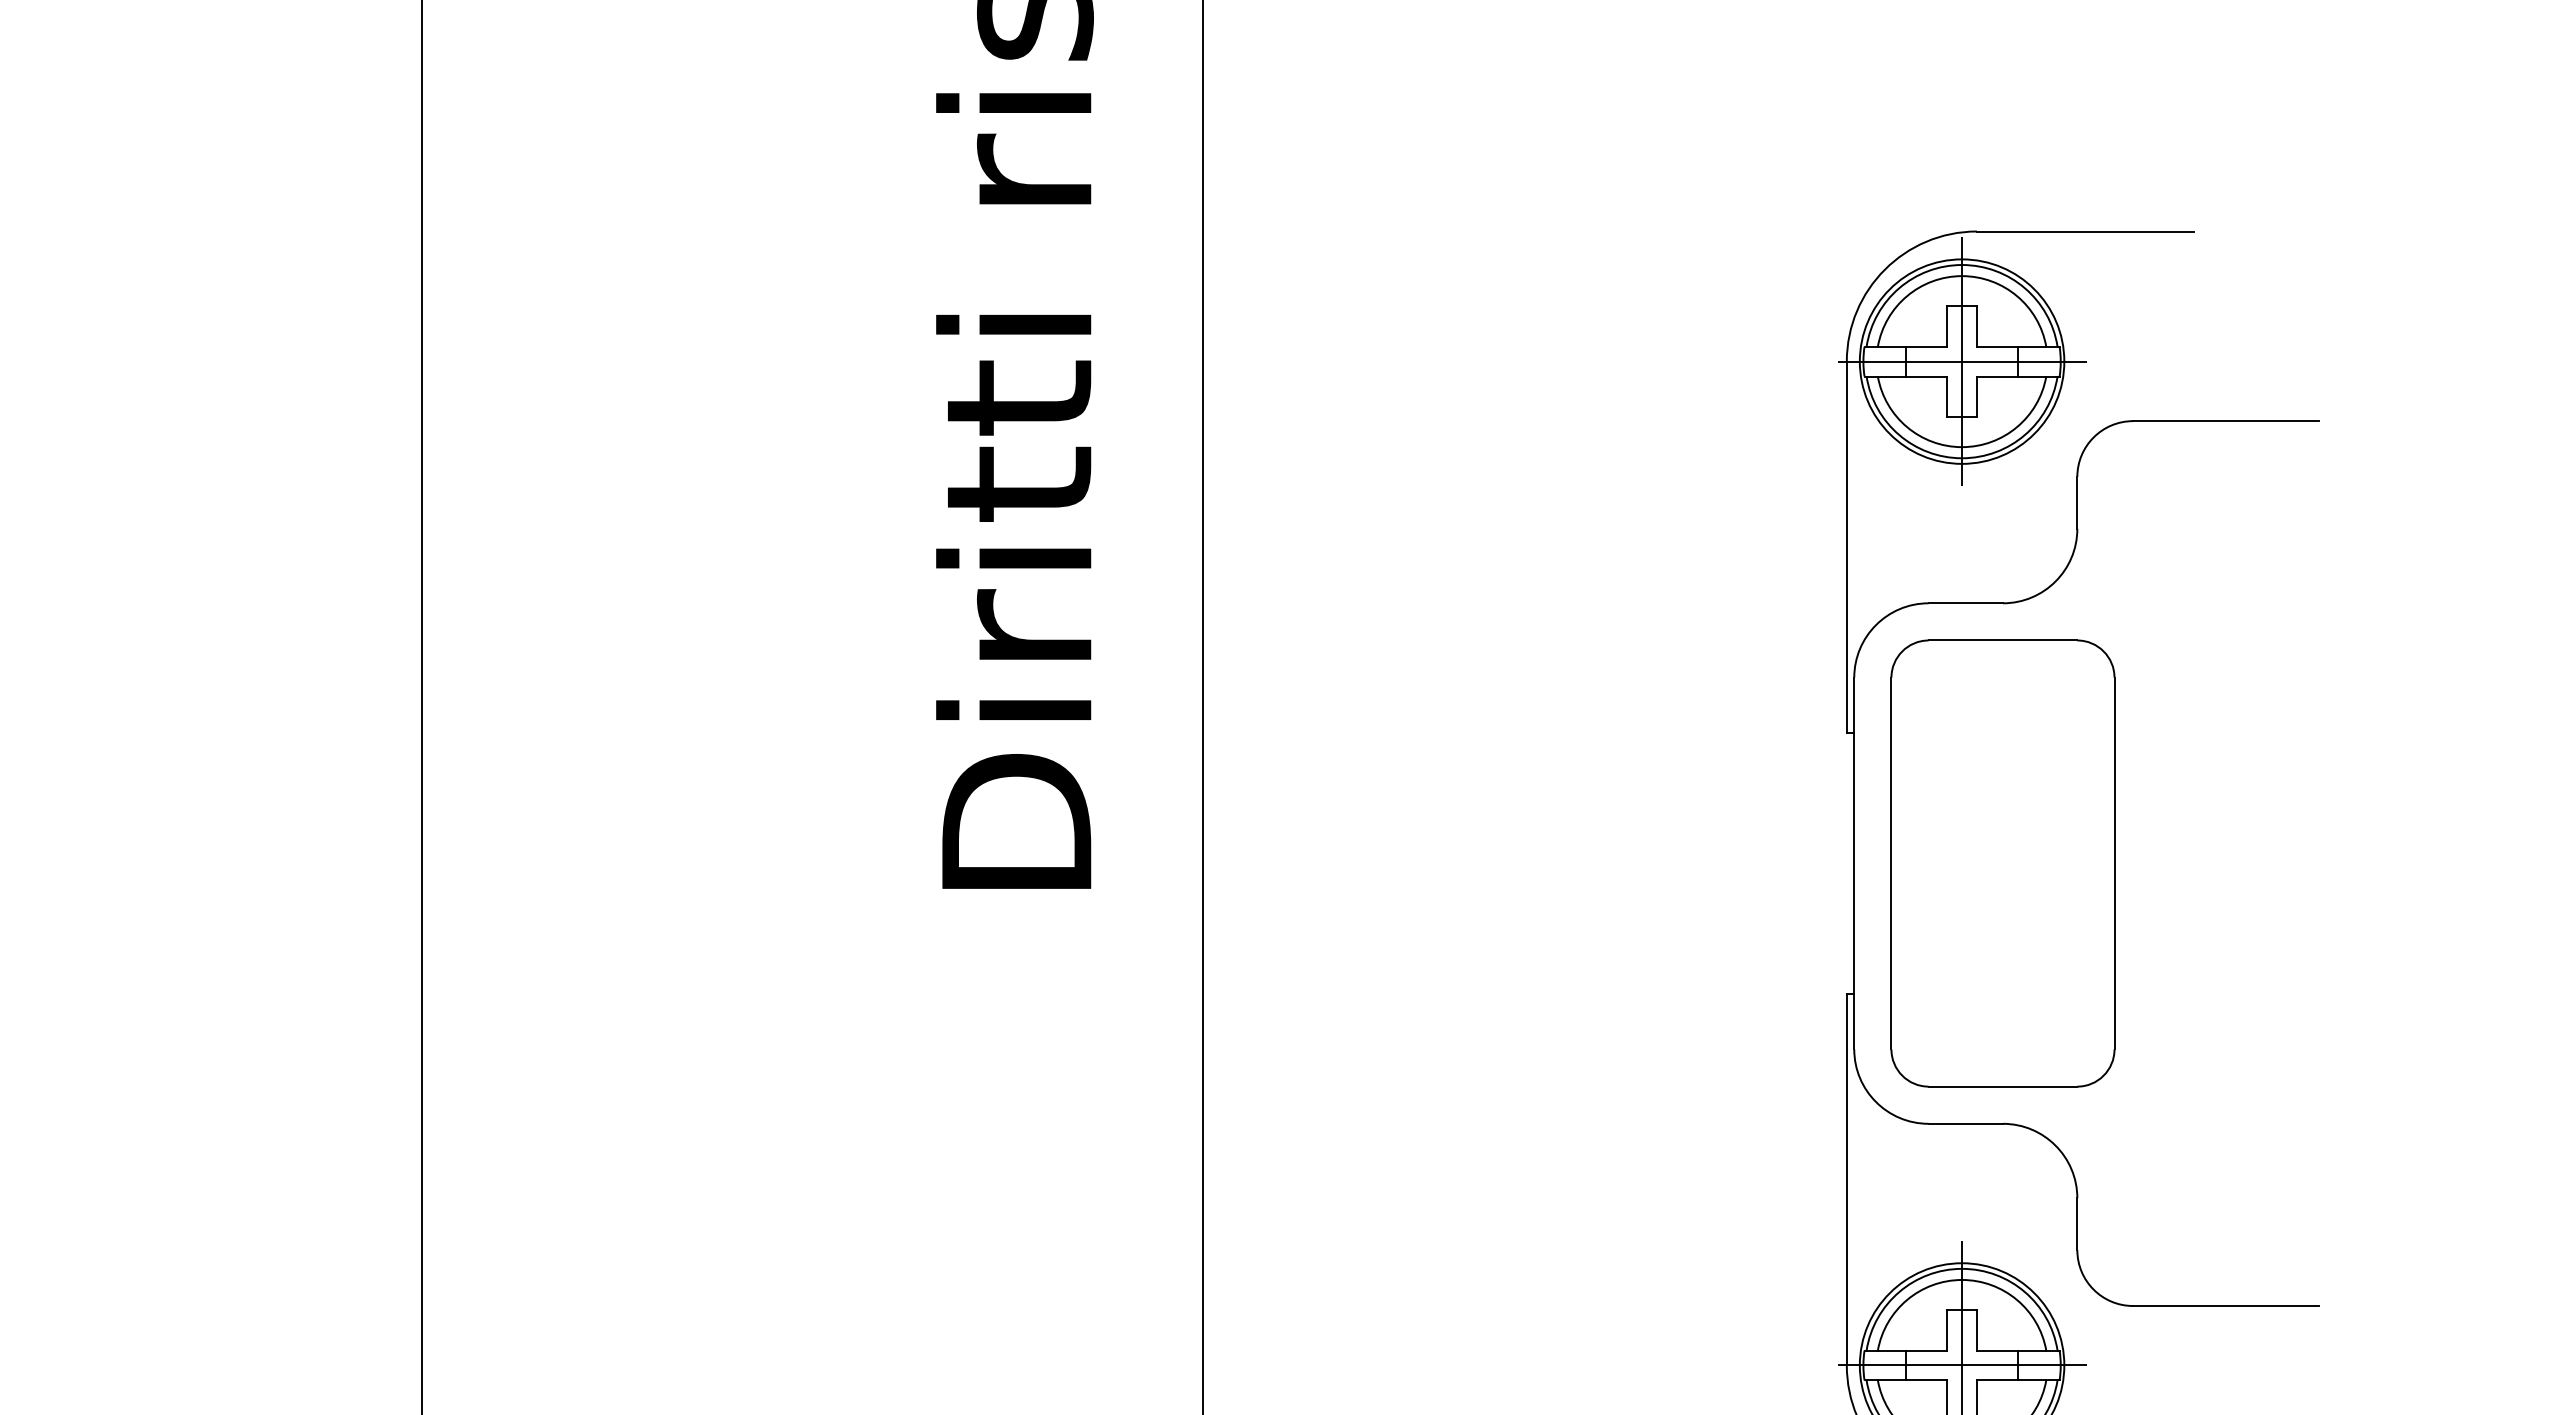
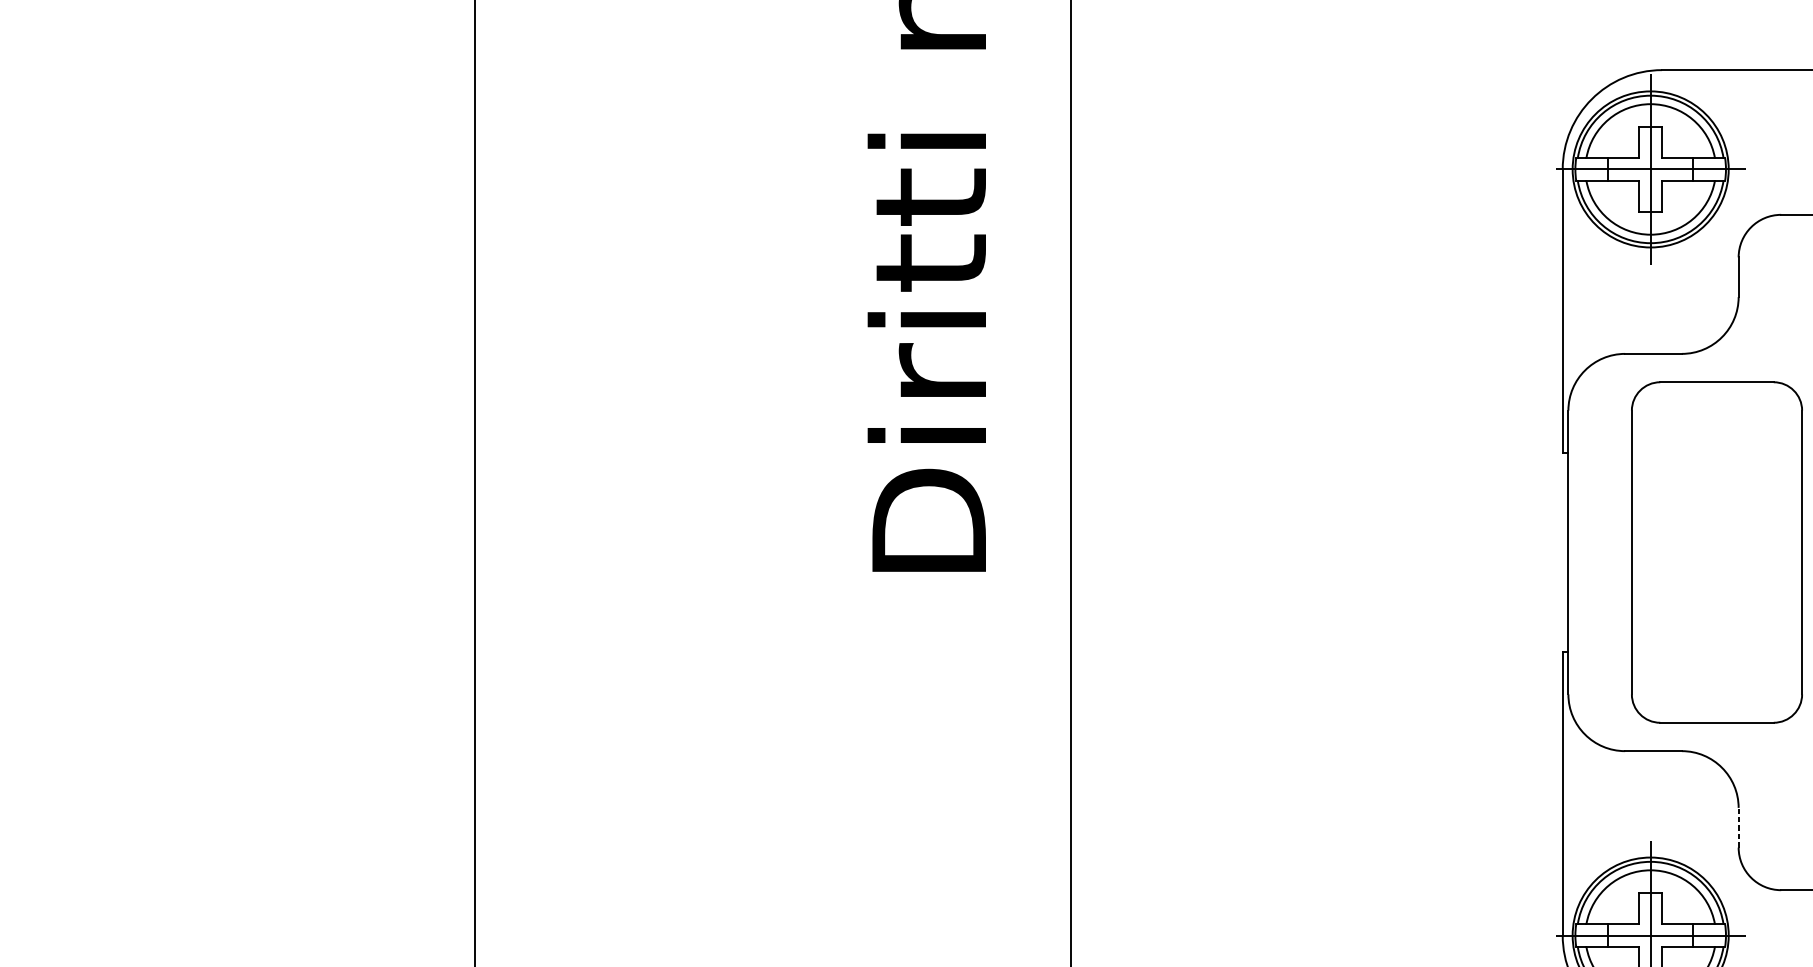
part: (2002, 863) -> (1716, 552), moved
line: (2077, 1223) -> (1738, 827), solid -> dashed

